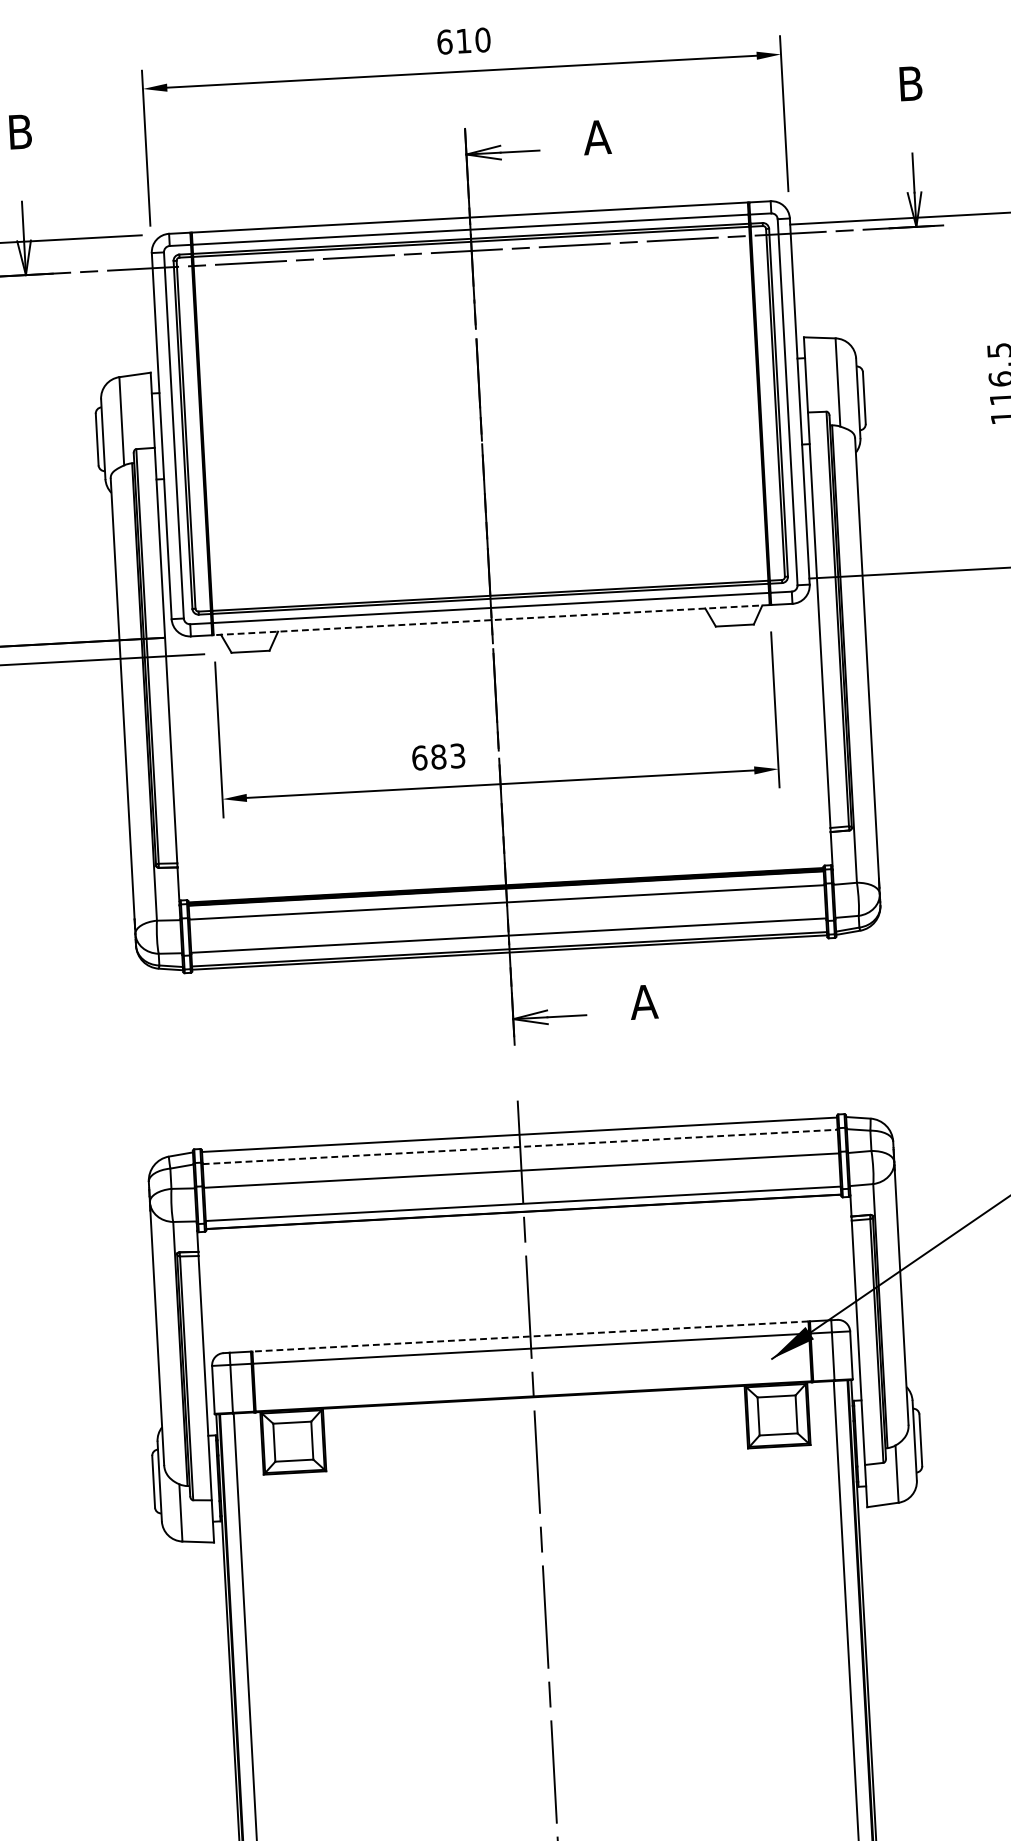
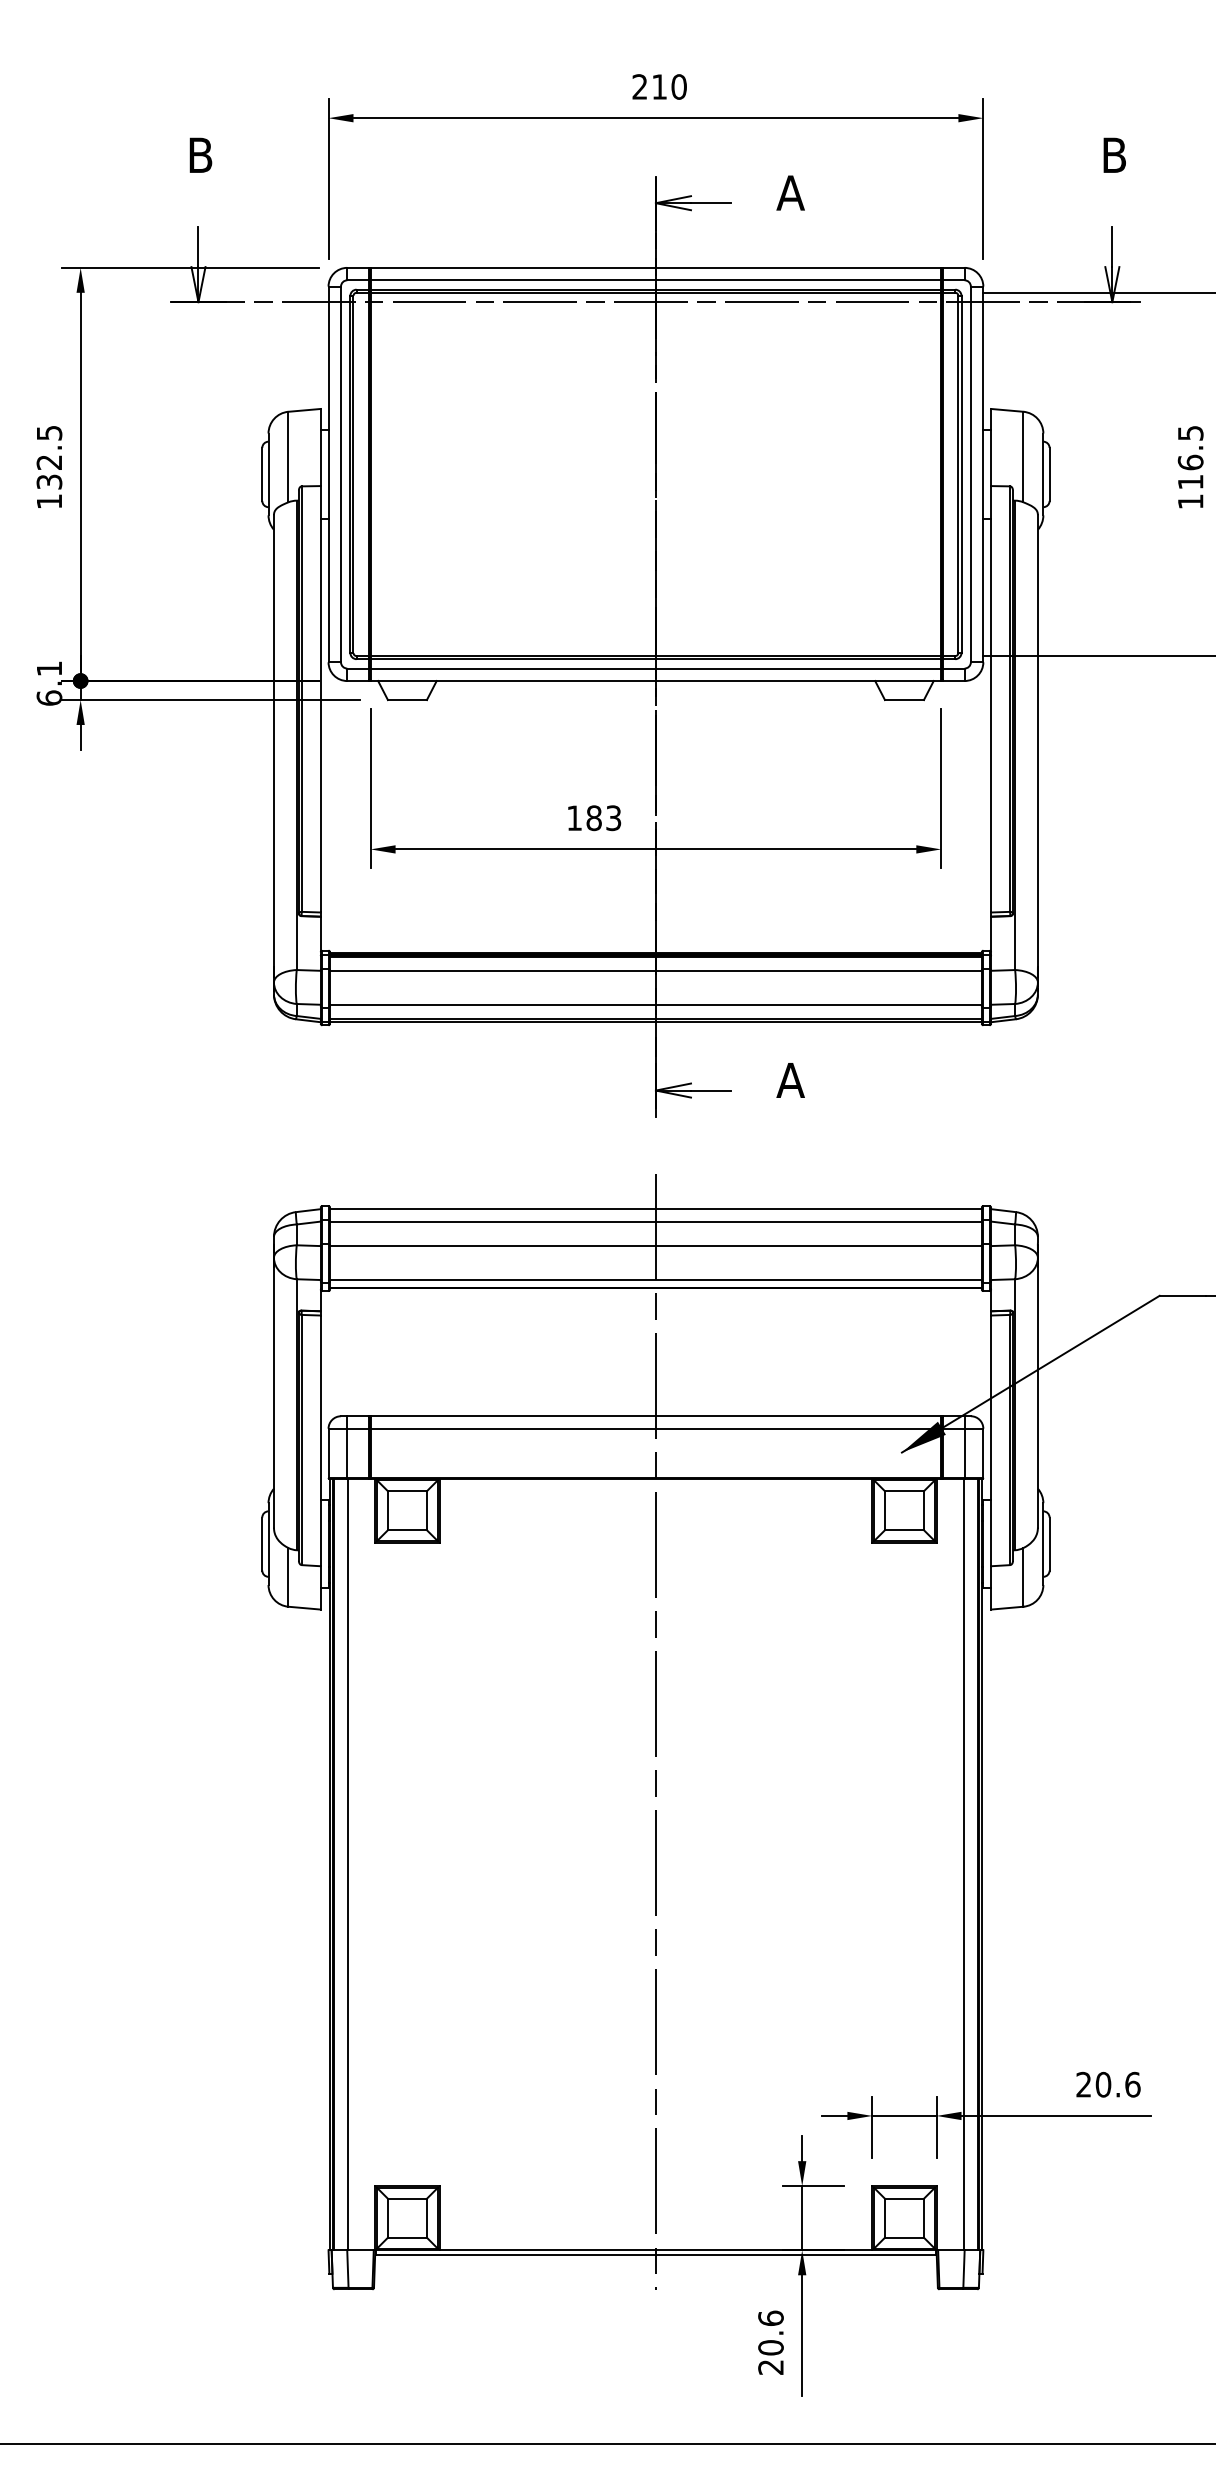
text: (444, 41) -> (639, 86), 610 -> 210
line: (491, 620) -> (655, 681), dashed -> solid
text: (419, 758) -> (574, 818), 683 -> 183
line: (519, 1146) -> (655, 1221), dashed -> solid
line: (530, 1336) -> (655, 1416), dashed -> solid

